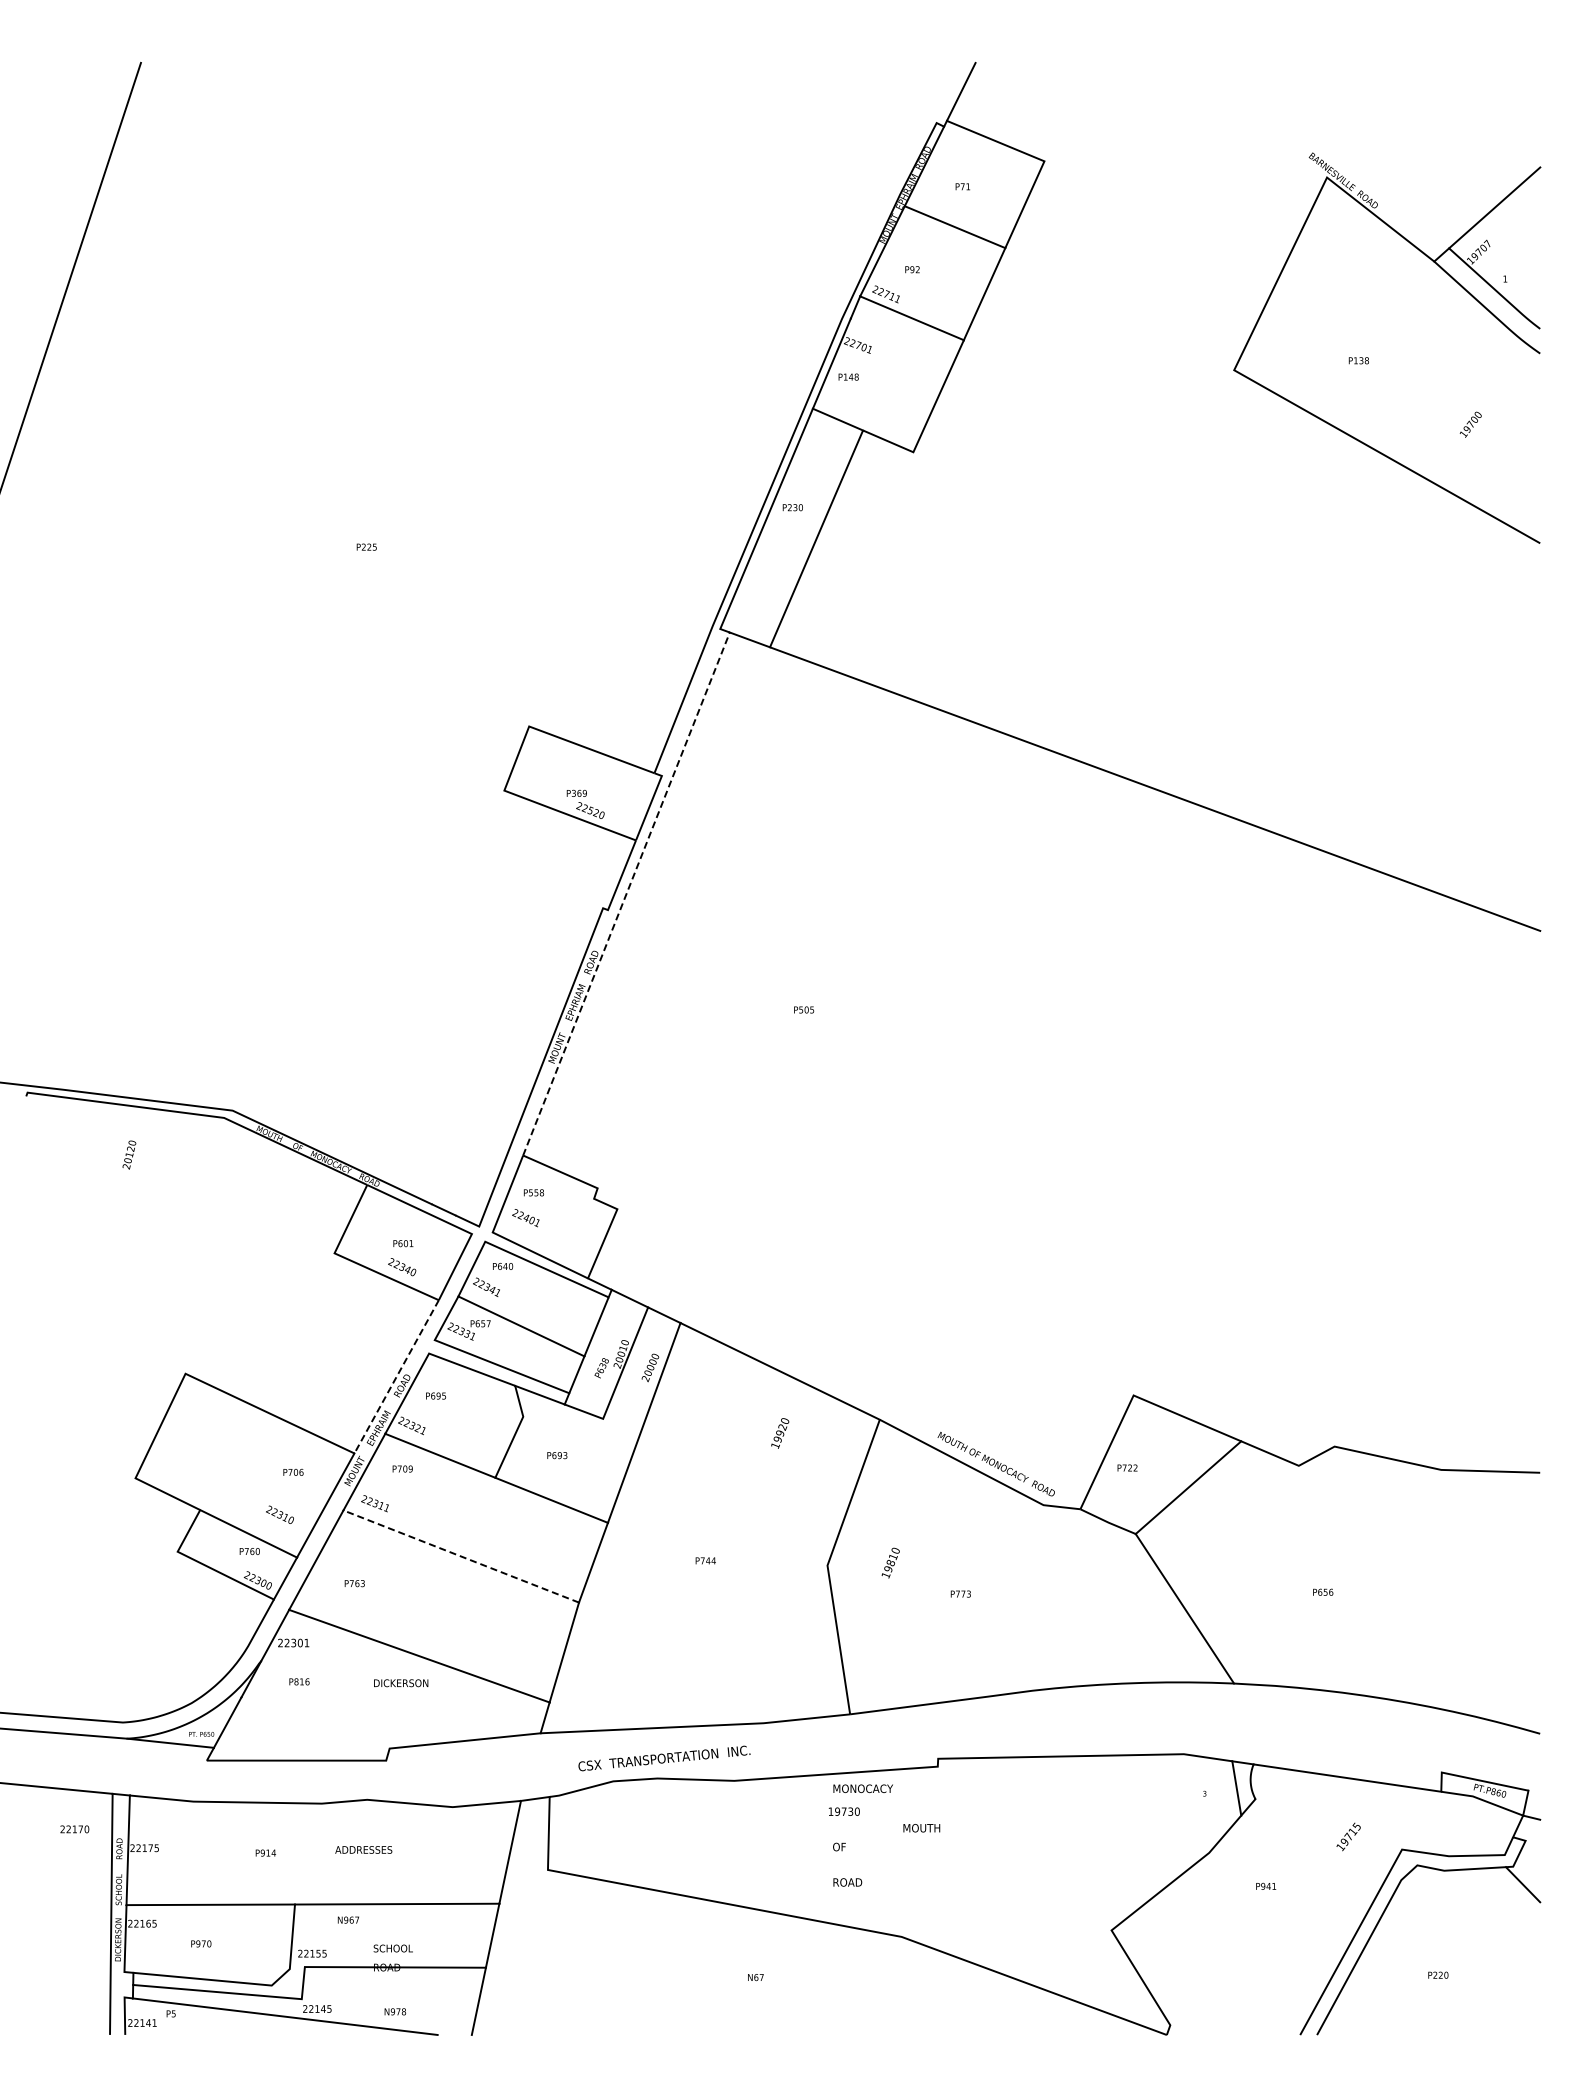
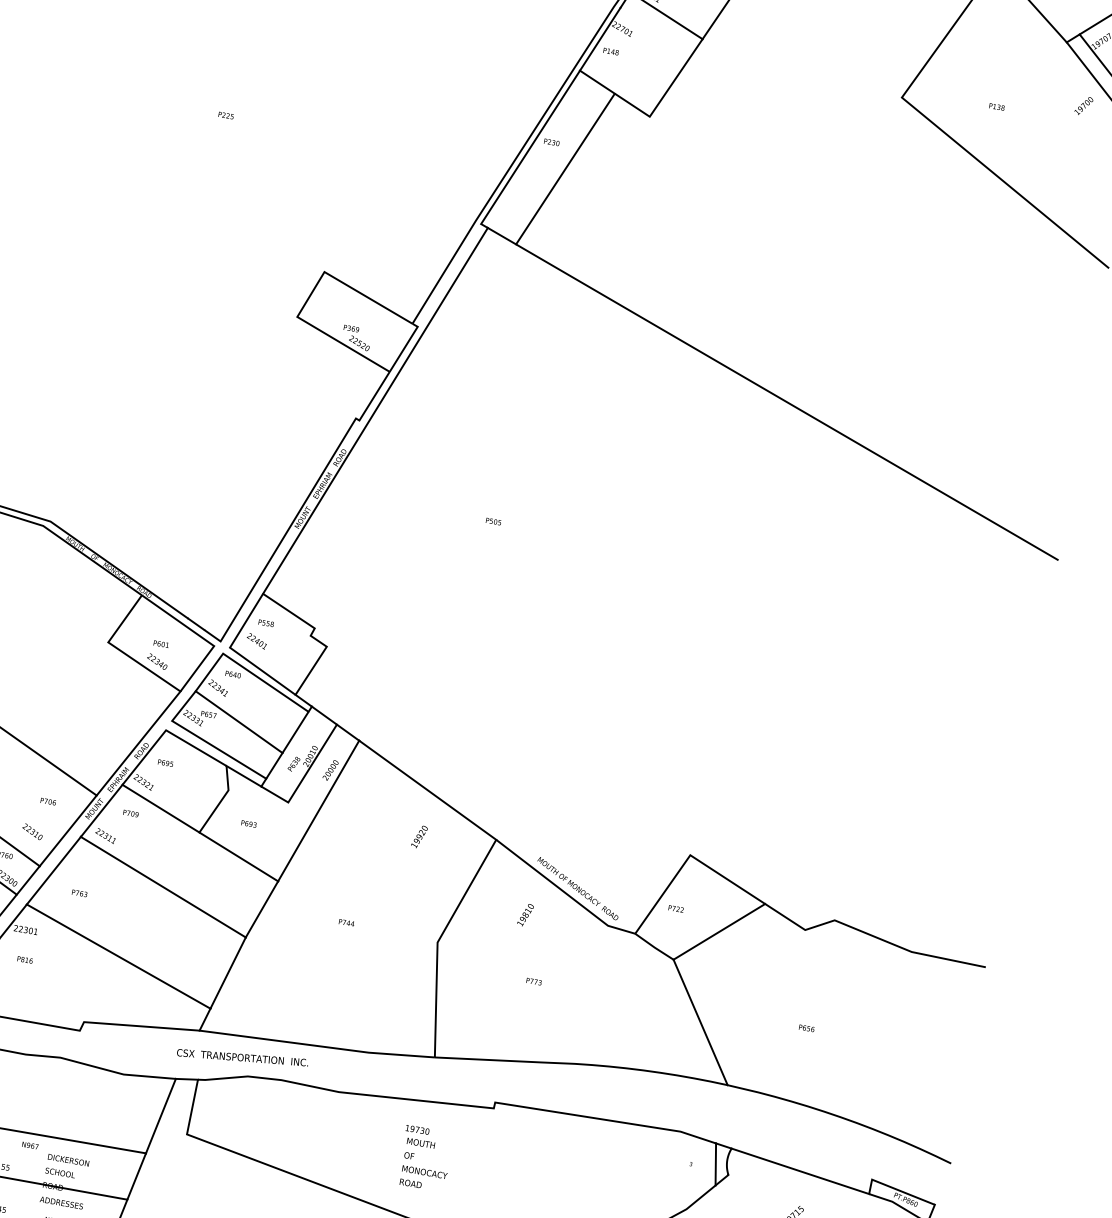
text: (1470, 424) -> (1083, 105), moved
line: (626, 893) -> (375, 410), dashed -> solid
line: (396, 1377) -> (138, 743), dashed -> solid
line: (460, 1556) -> (162, 887), dashed -> solid
text: (890, 1562) -> (525, 914), moved
text: (401, 1683) -> (68, 1160), moved
text: (664, 1758) -> (242, 1057), moved
text: (862, 1788) -> (424, 1171), moved
text: (921, 1828) -> (420, 1143), moved
text: (363, 1849) -> (61, 1202), moved

